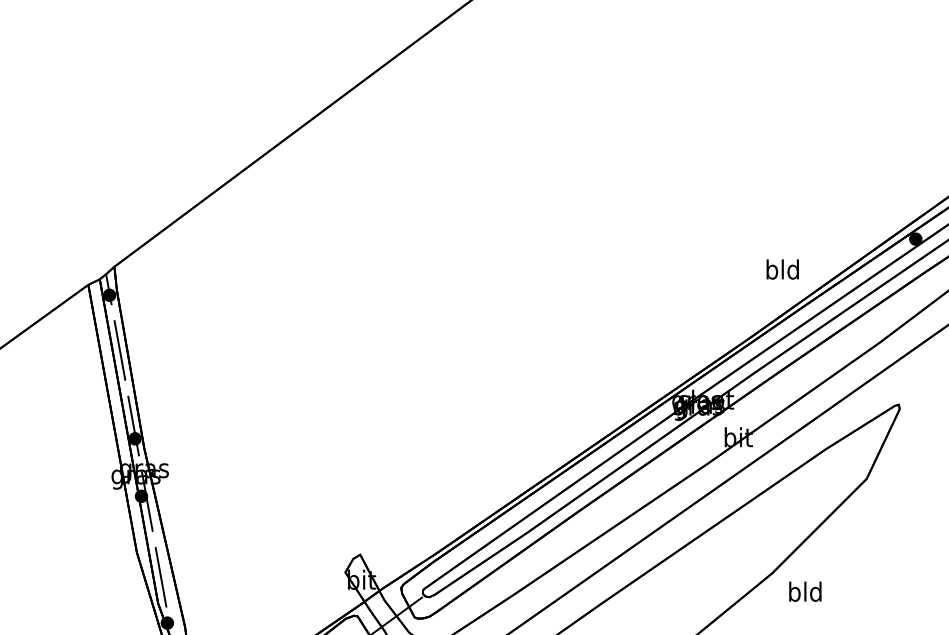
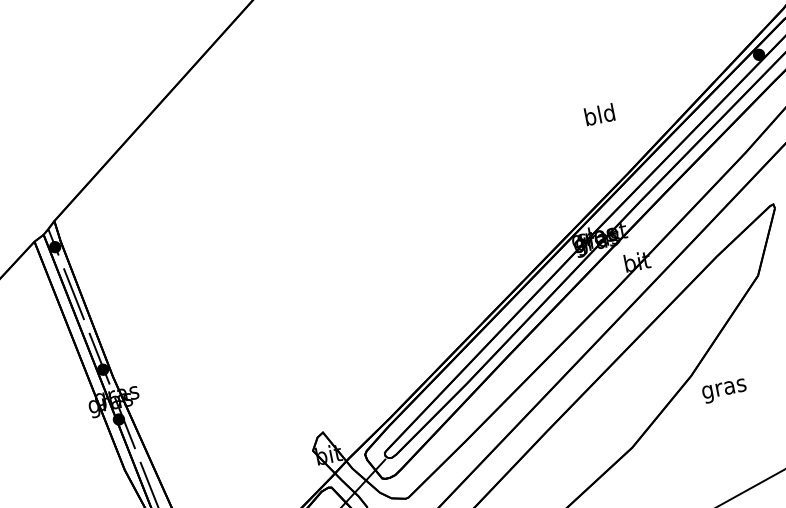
text: (782, 269) -> (599, 114), moved
text: (804, 593) -> (723, 388), bld -> gras

